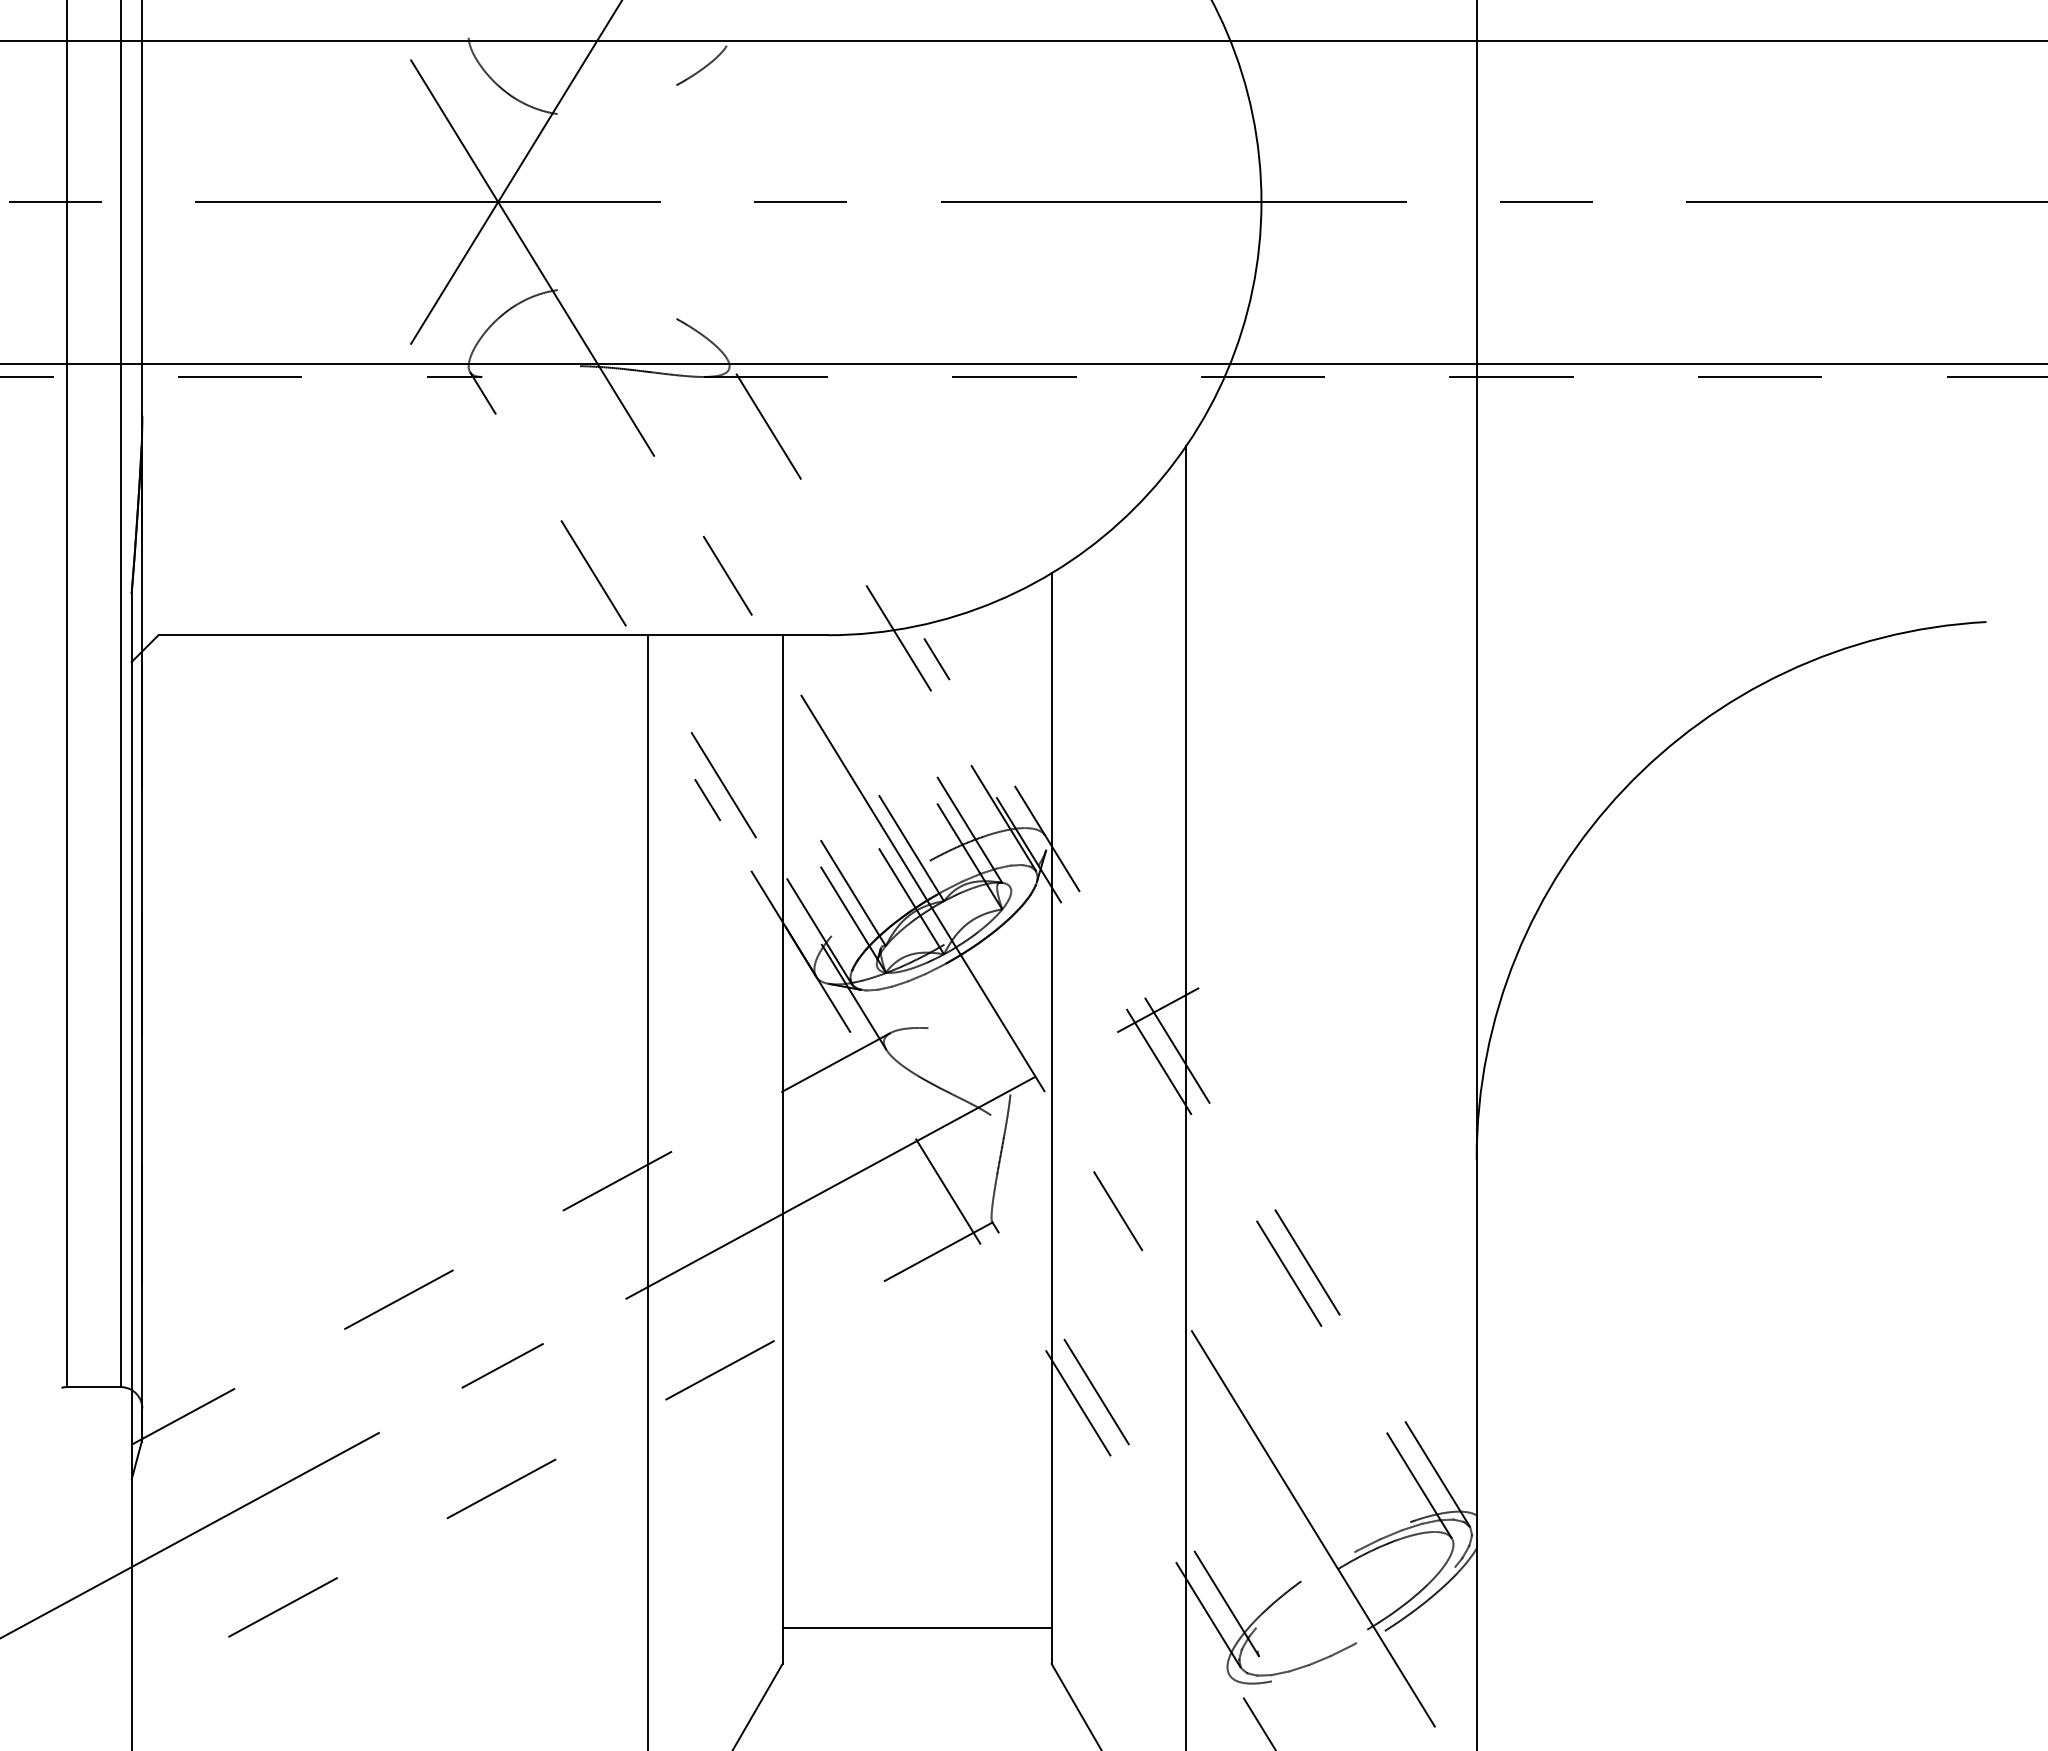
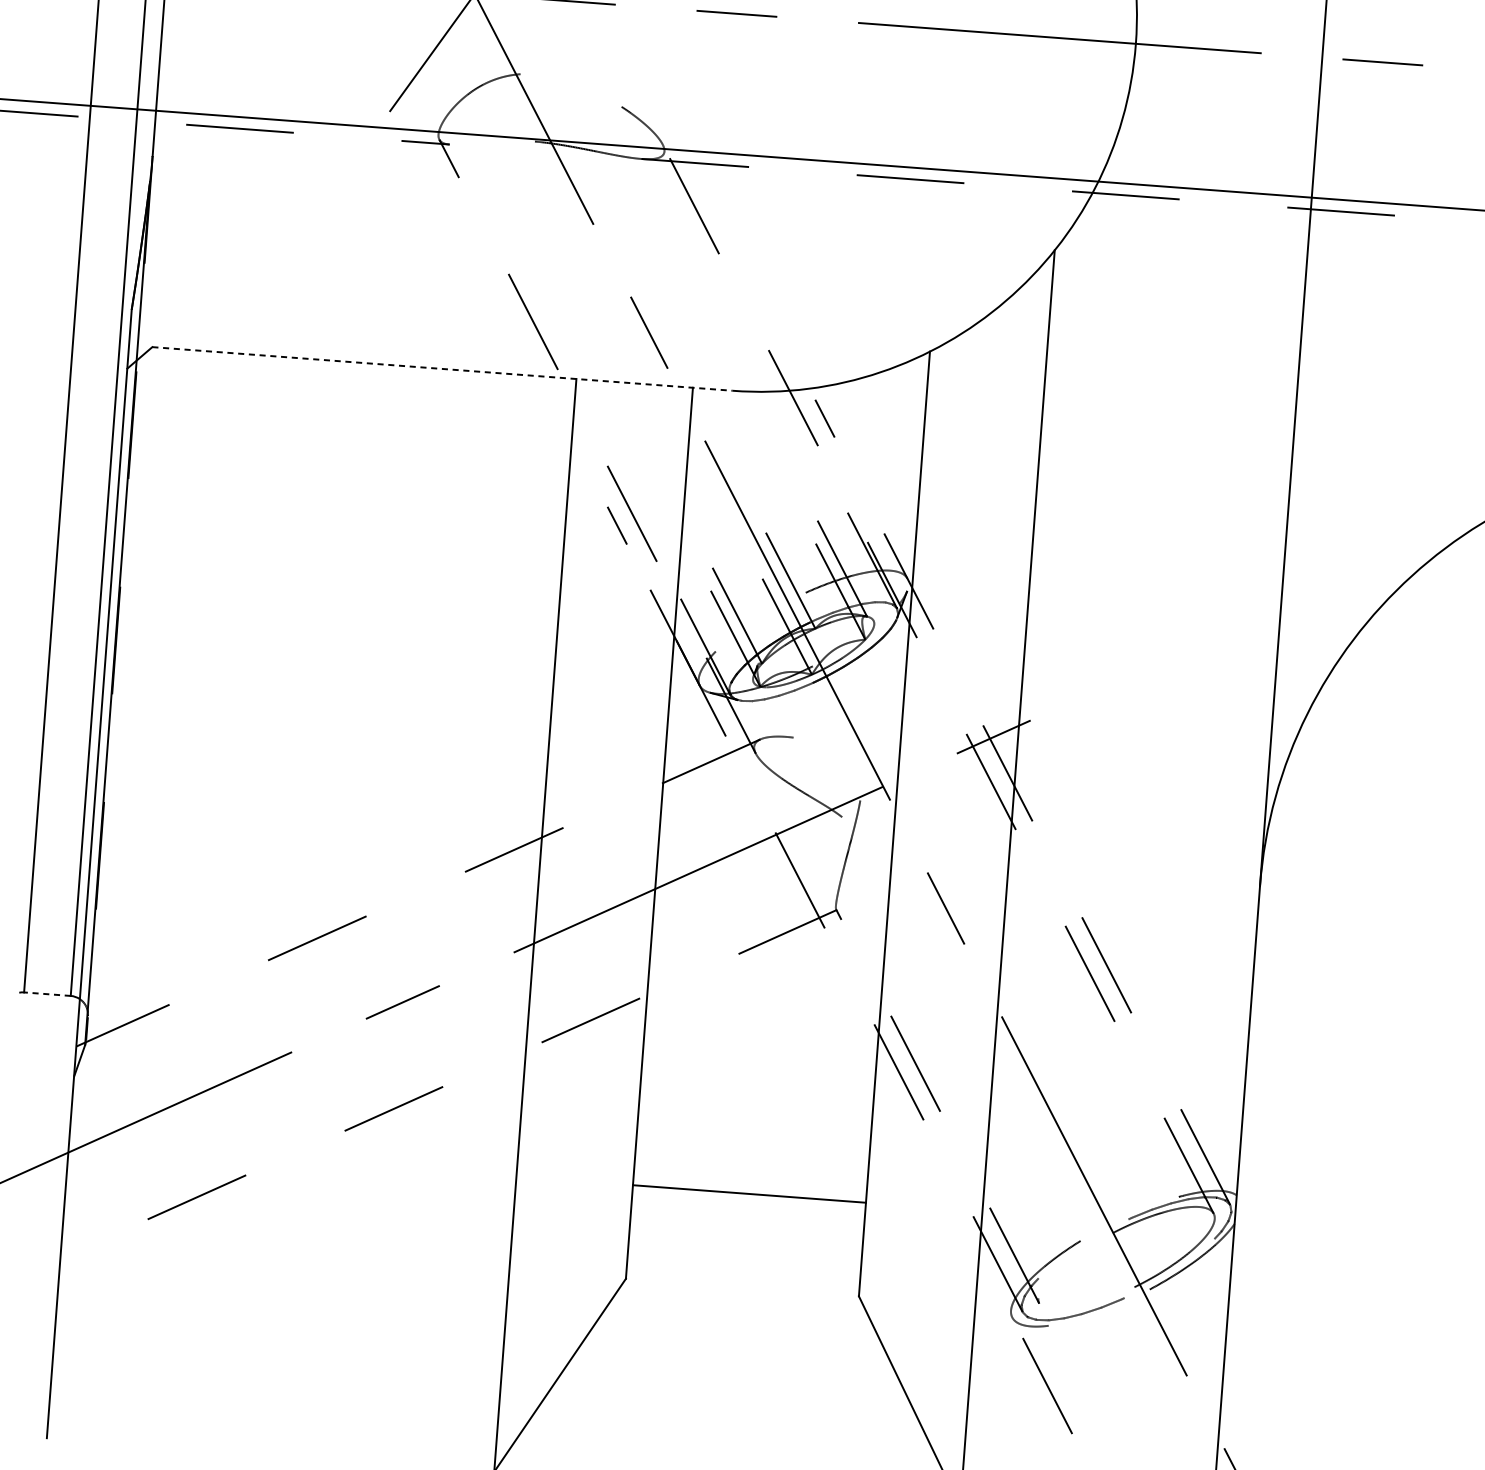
line: (493, 635) -> (442, 369), solid -> dashed
line: (93, 1387) -> (47, 994), solid -> dashed
line: (916, 1627) -> (748, 1193), moved

